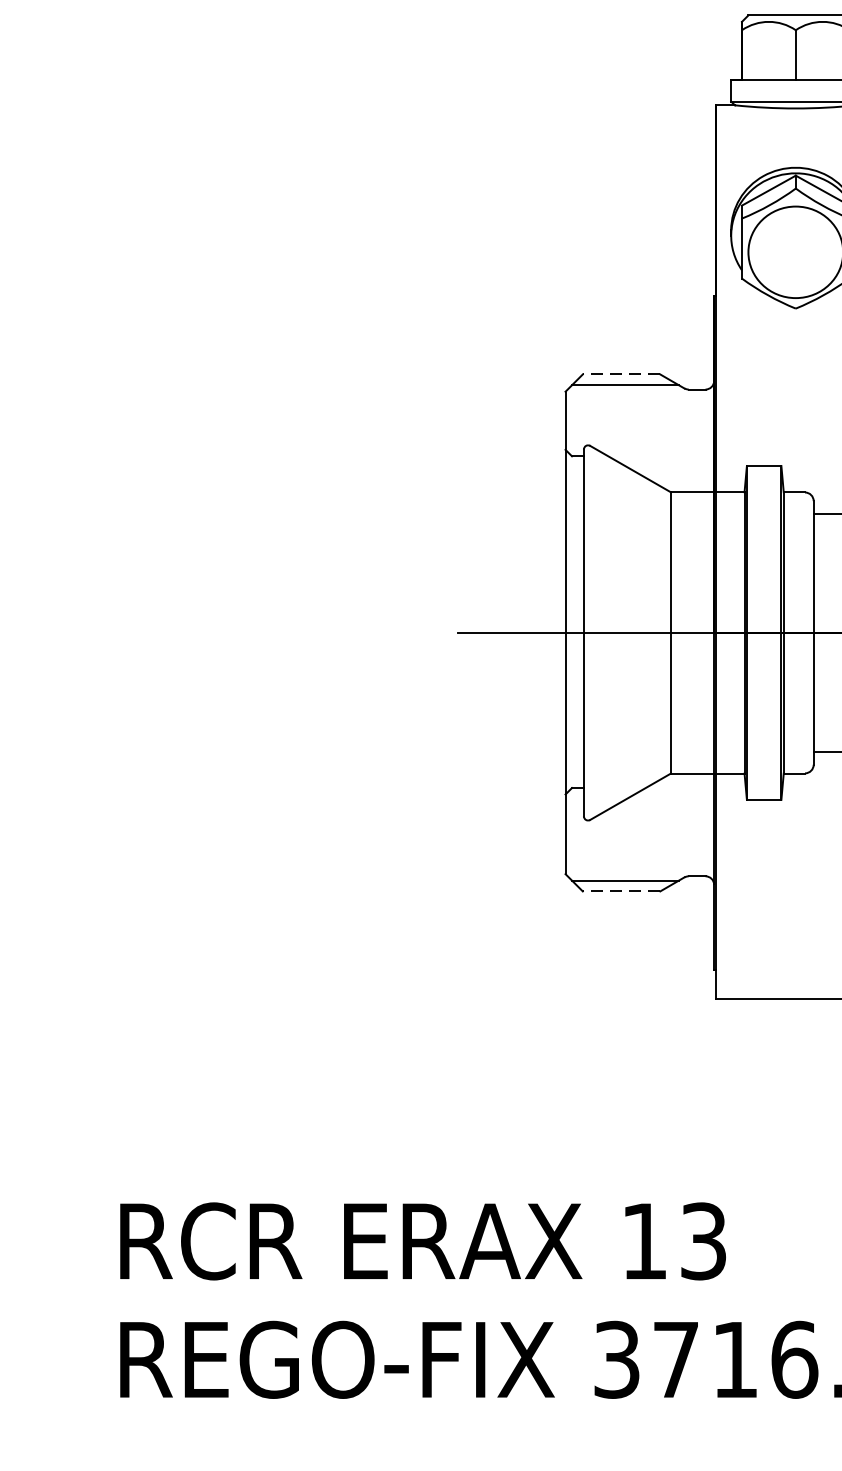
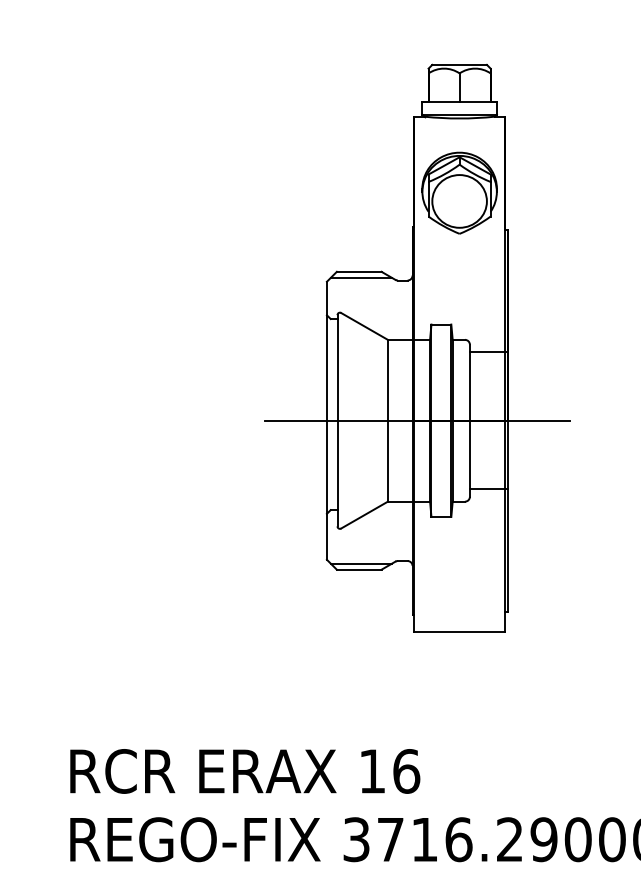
line: (620, 373) -> (358, 271), dashed -> solid
line: (620, 891) -> (358, 569), dashed -> solid
text: (703, 1241) -> (406, 771), 13 -> 16

